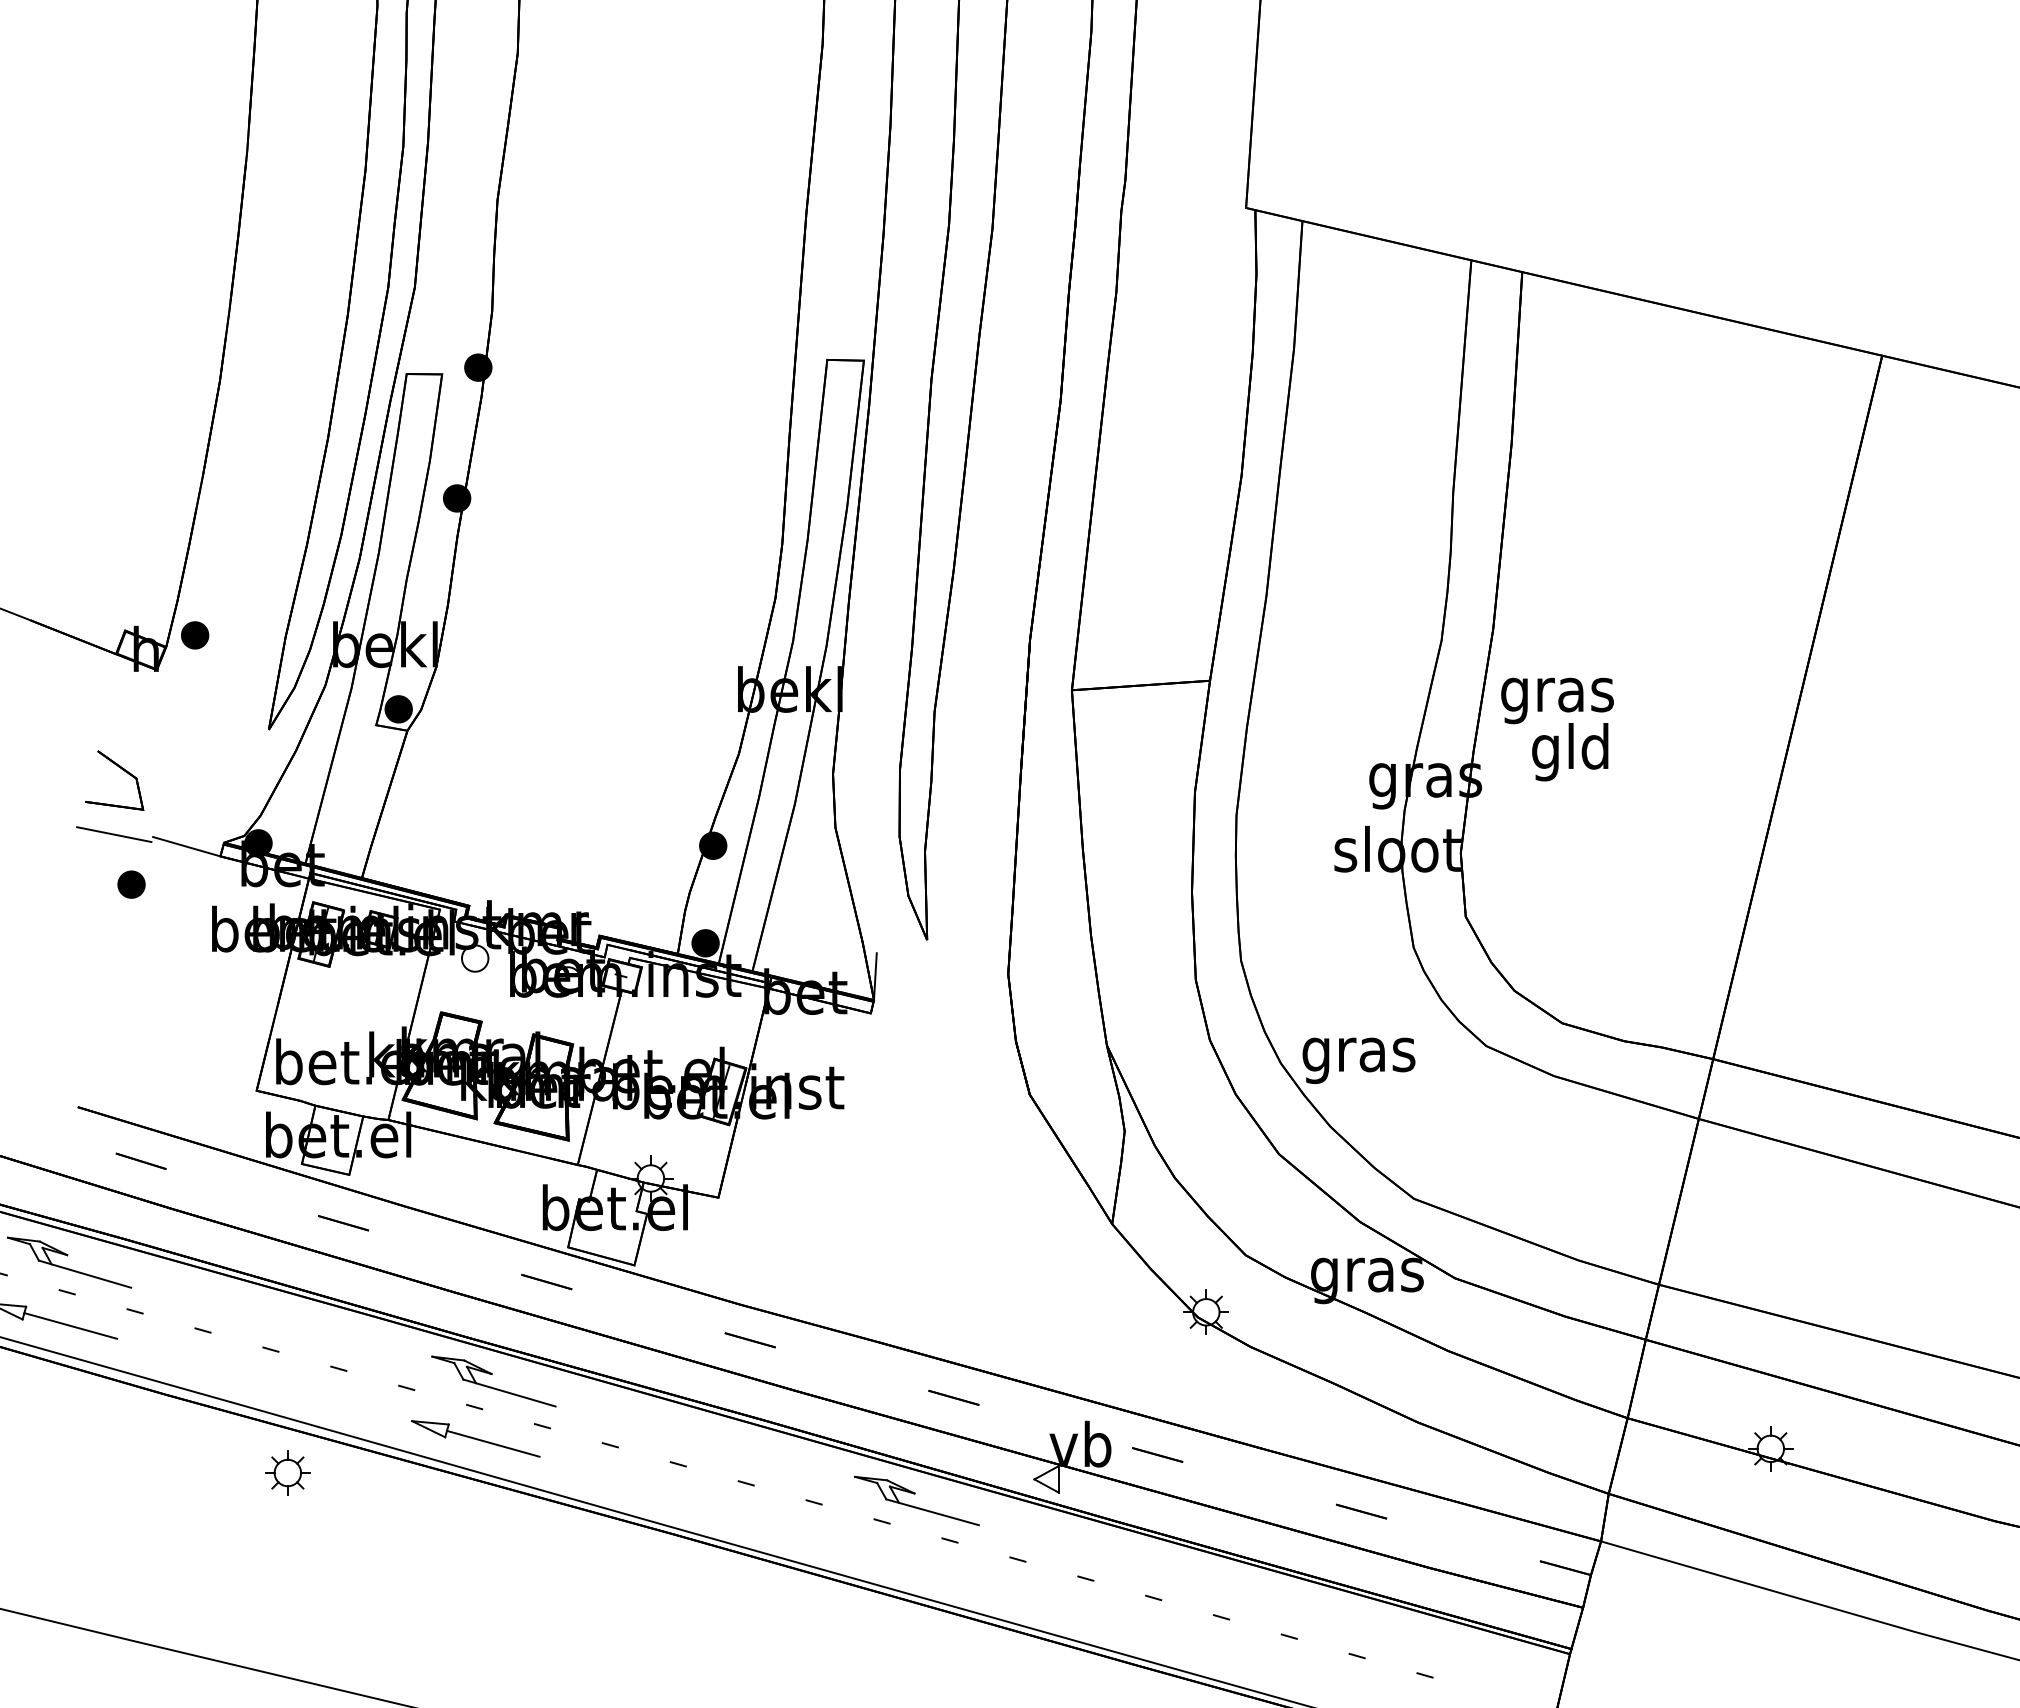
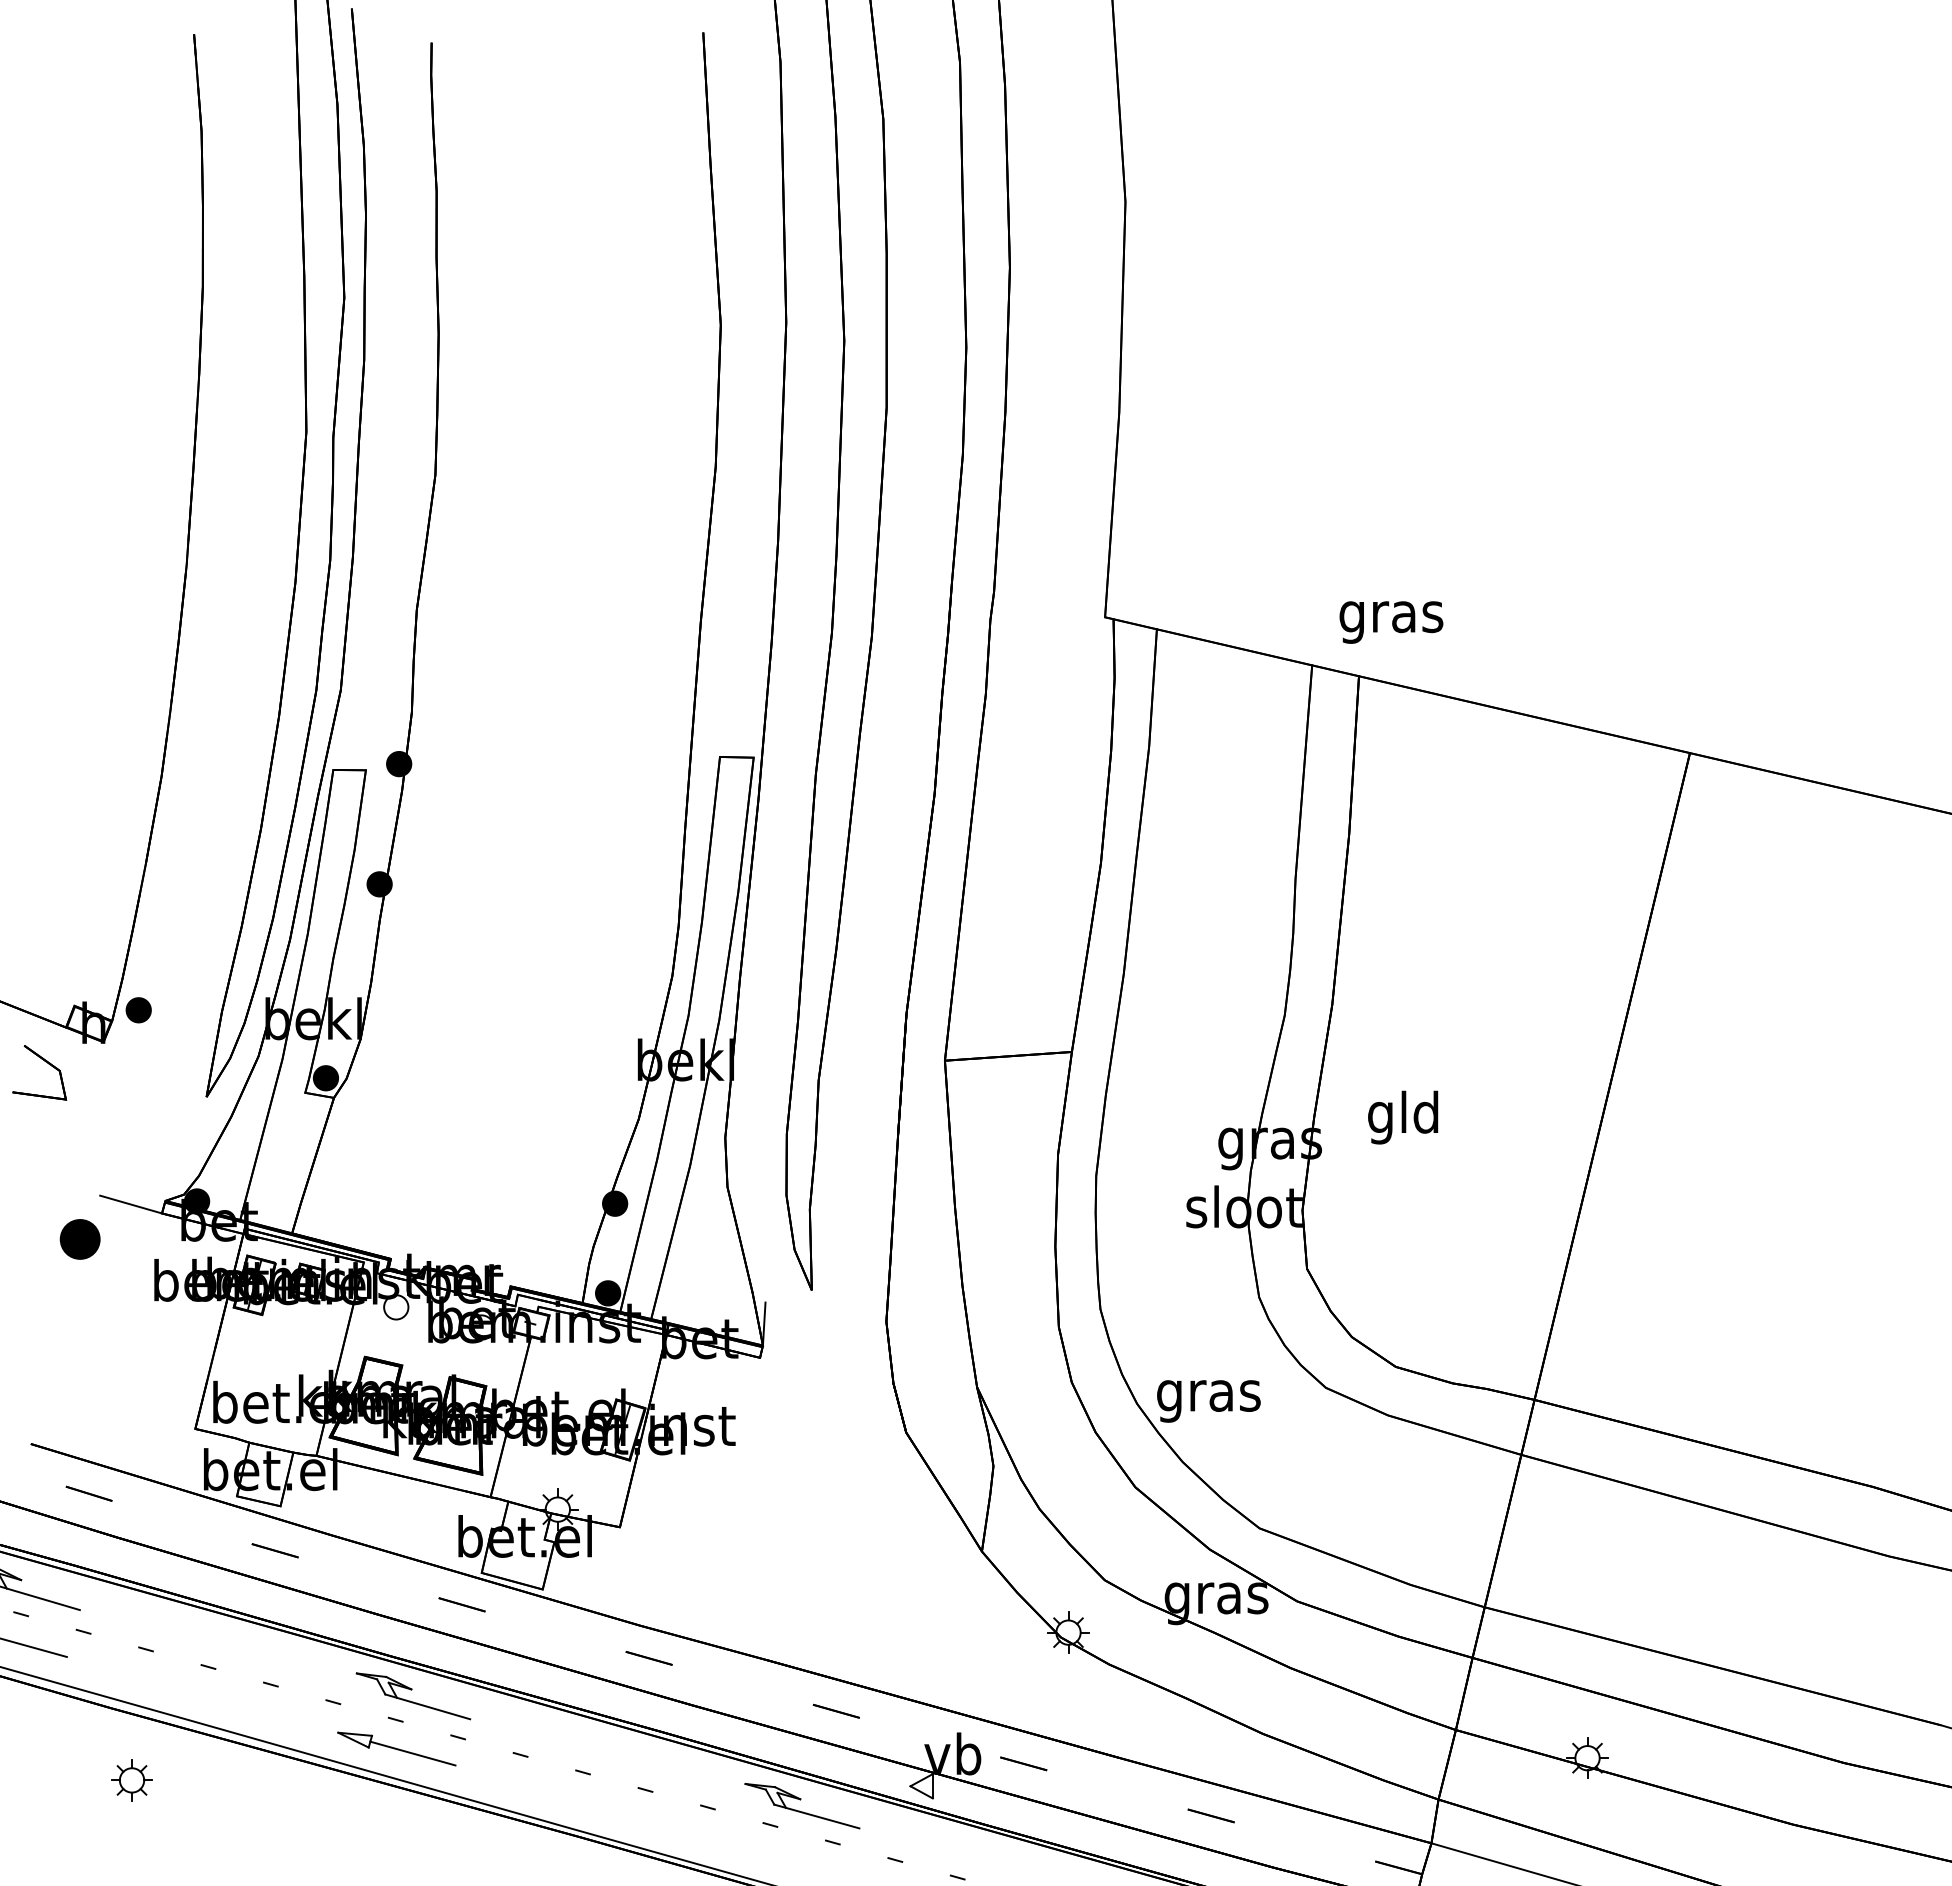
text: (1557, 700) -> (1391, 622), moved
part: (120, 769) -> (45, 1062), moved
line: (114, 834) -> (64, 1193), removed
part: (131, 884) -> (80, 1239), size x1.6
part: (287, 1473) -> (131, 1780), moved

